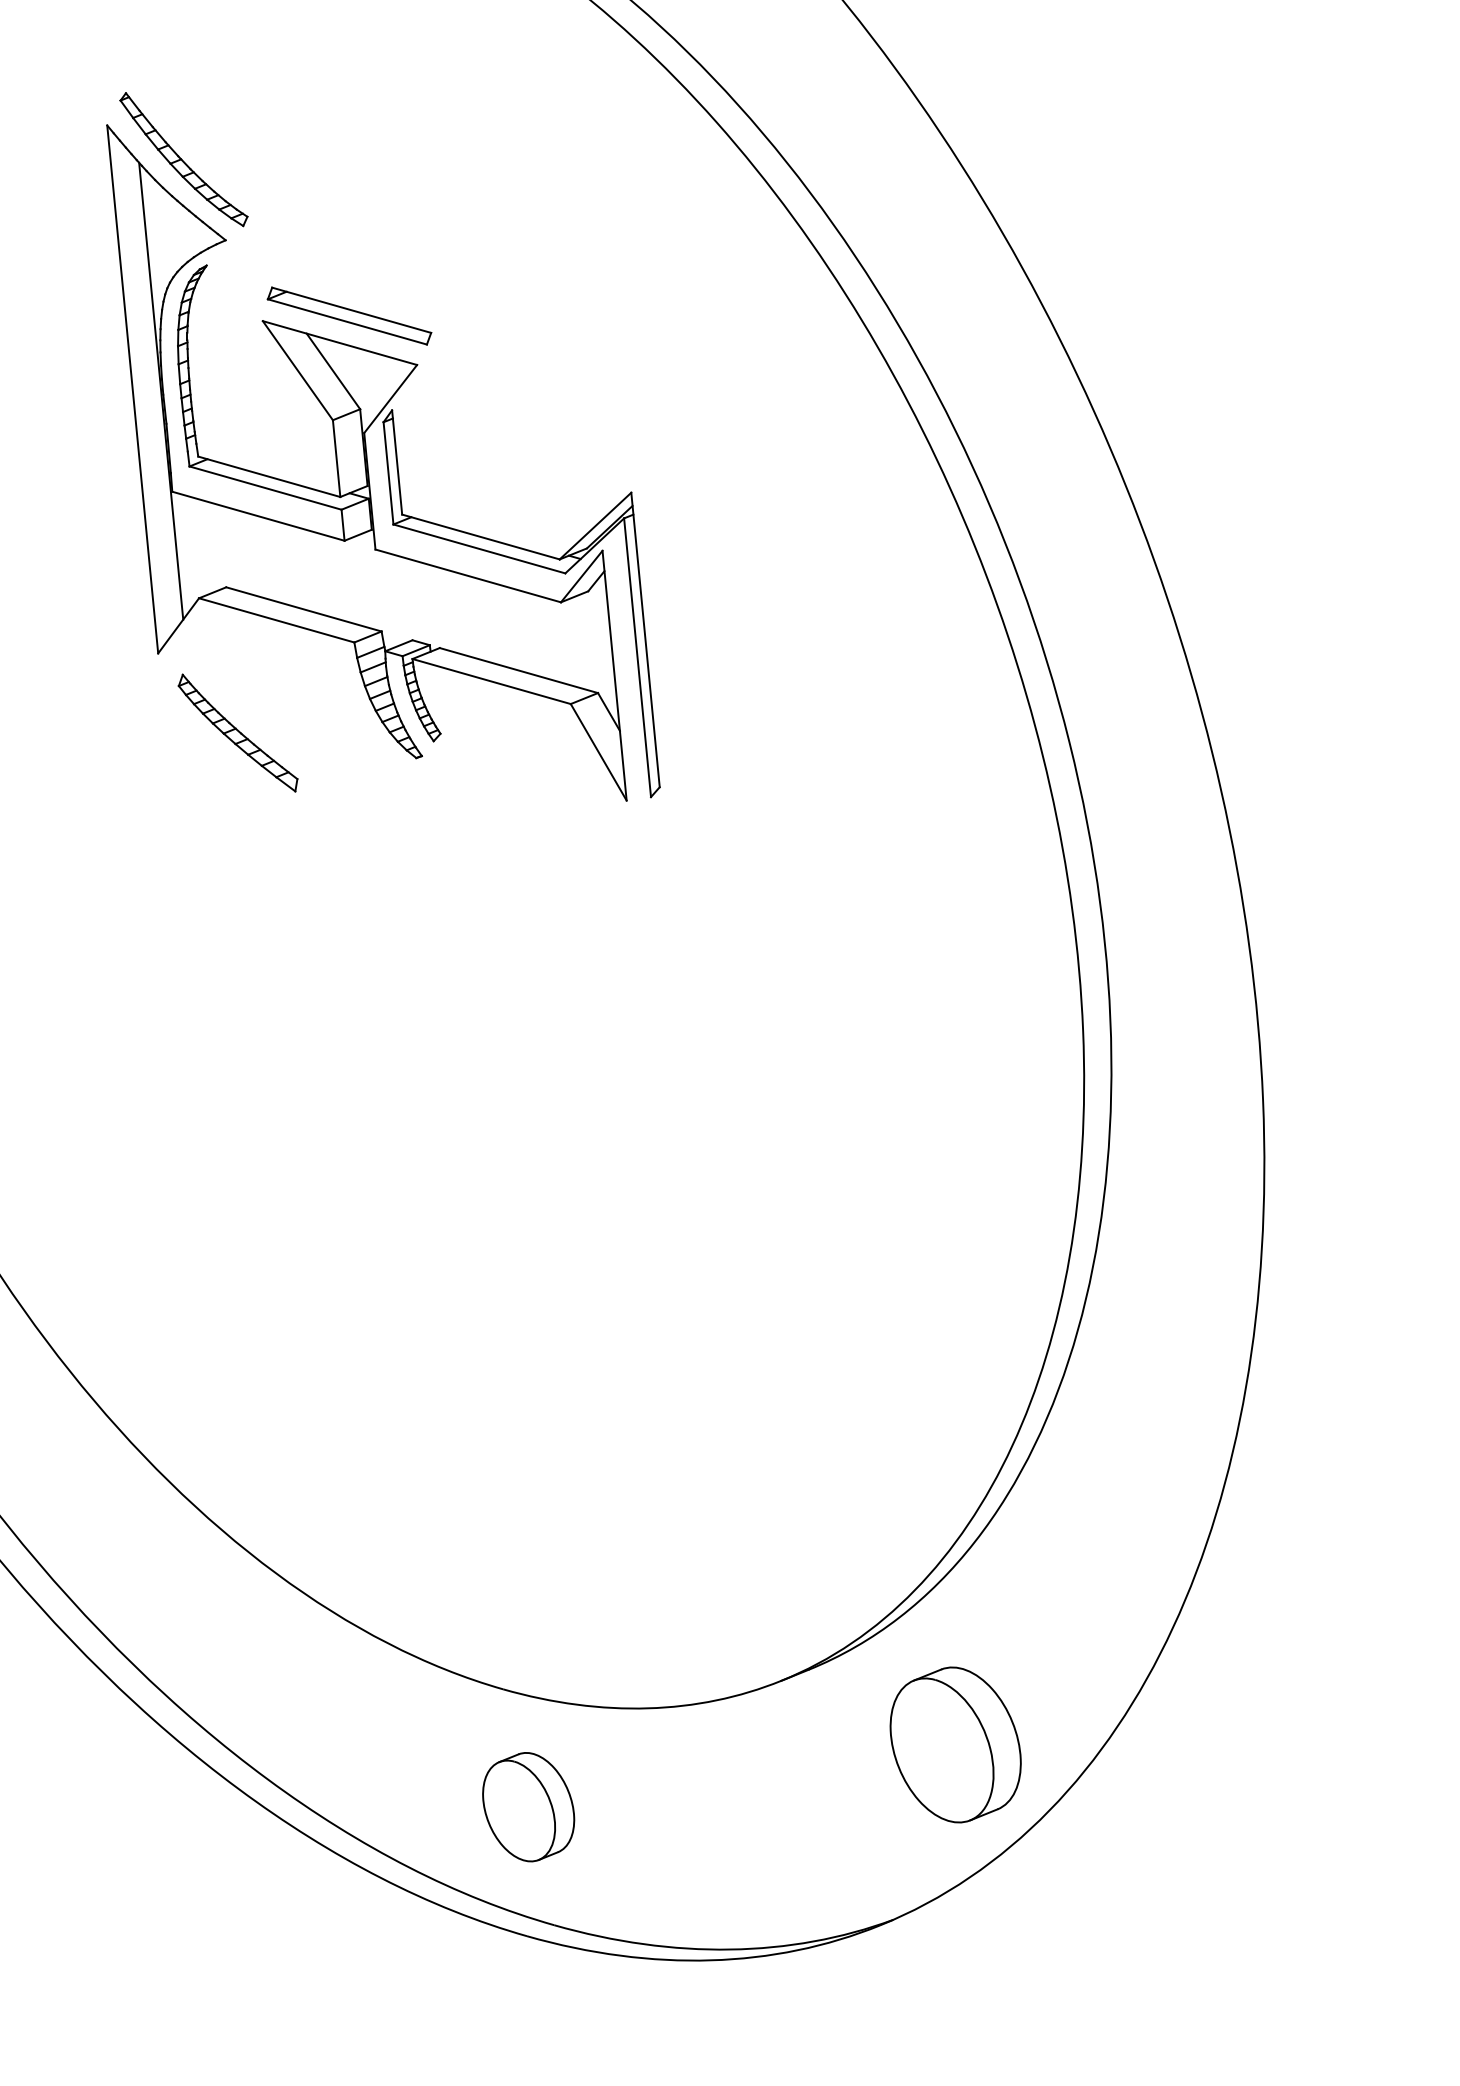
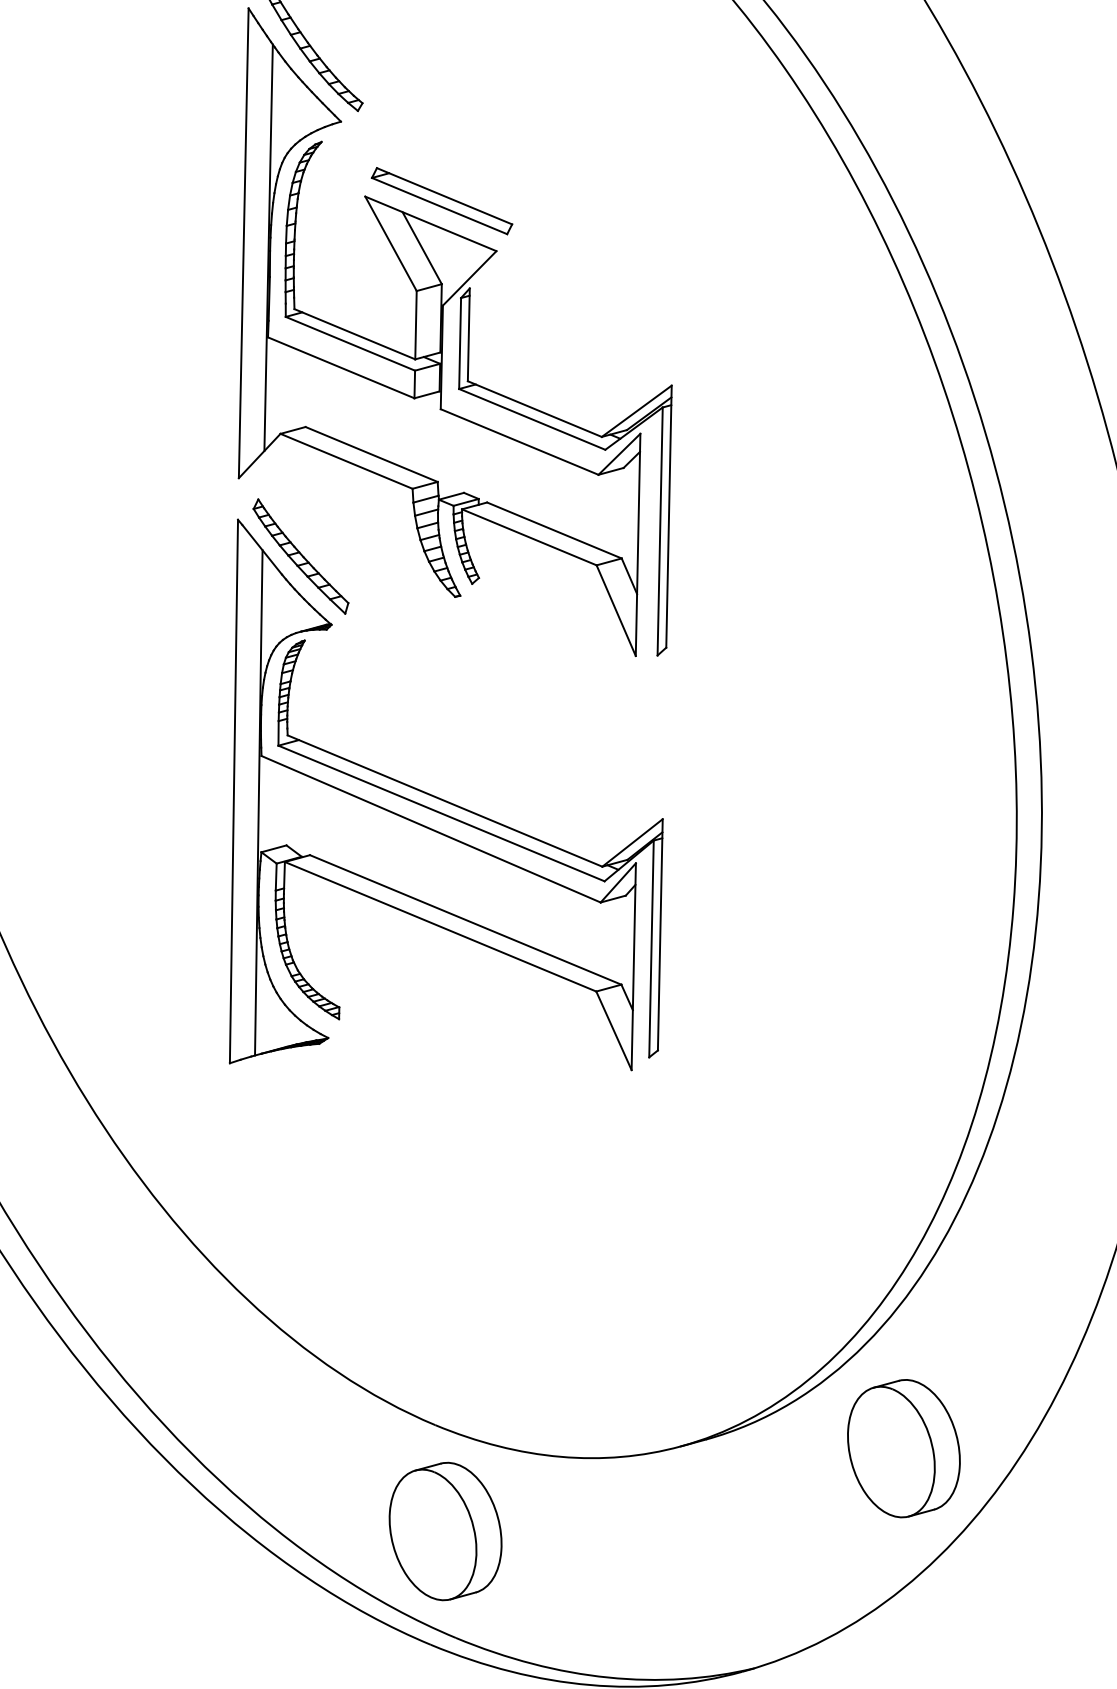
part: (432, 1005) -> (443, 816), added
part: (955, 1744) -> (903, 1448), moved
part: (528, 1806) -> (445, 1530), size x1.43

